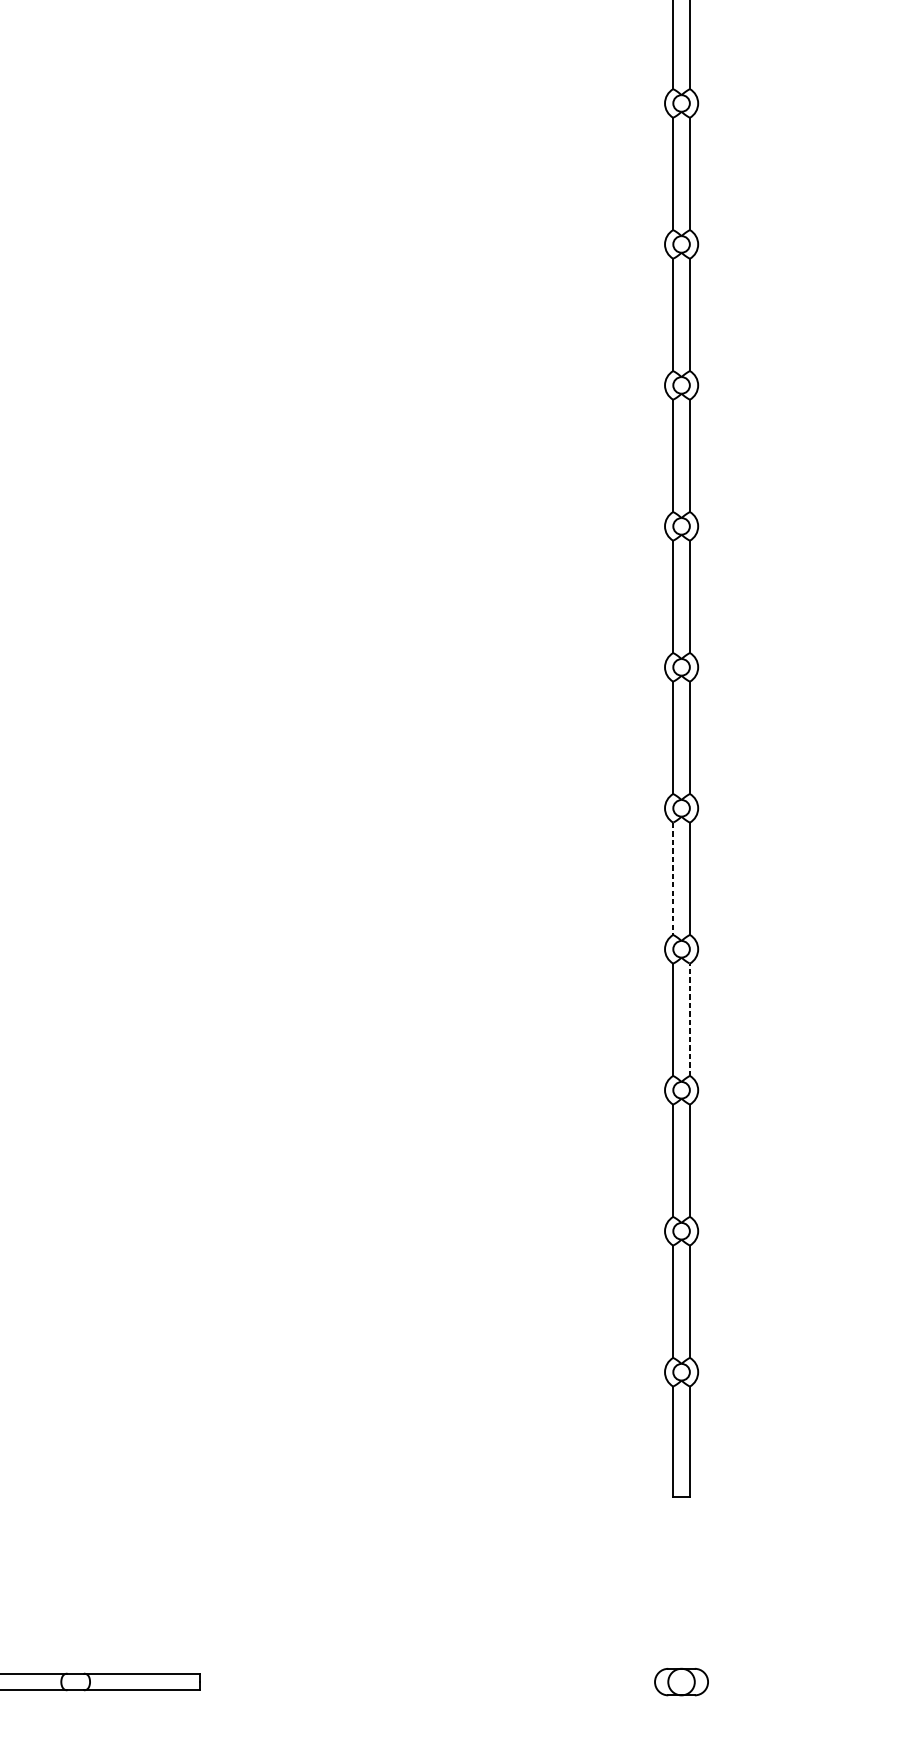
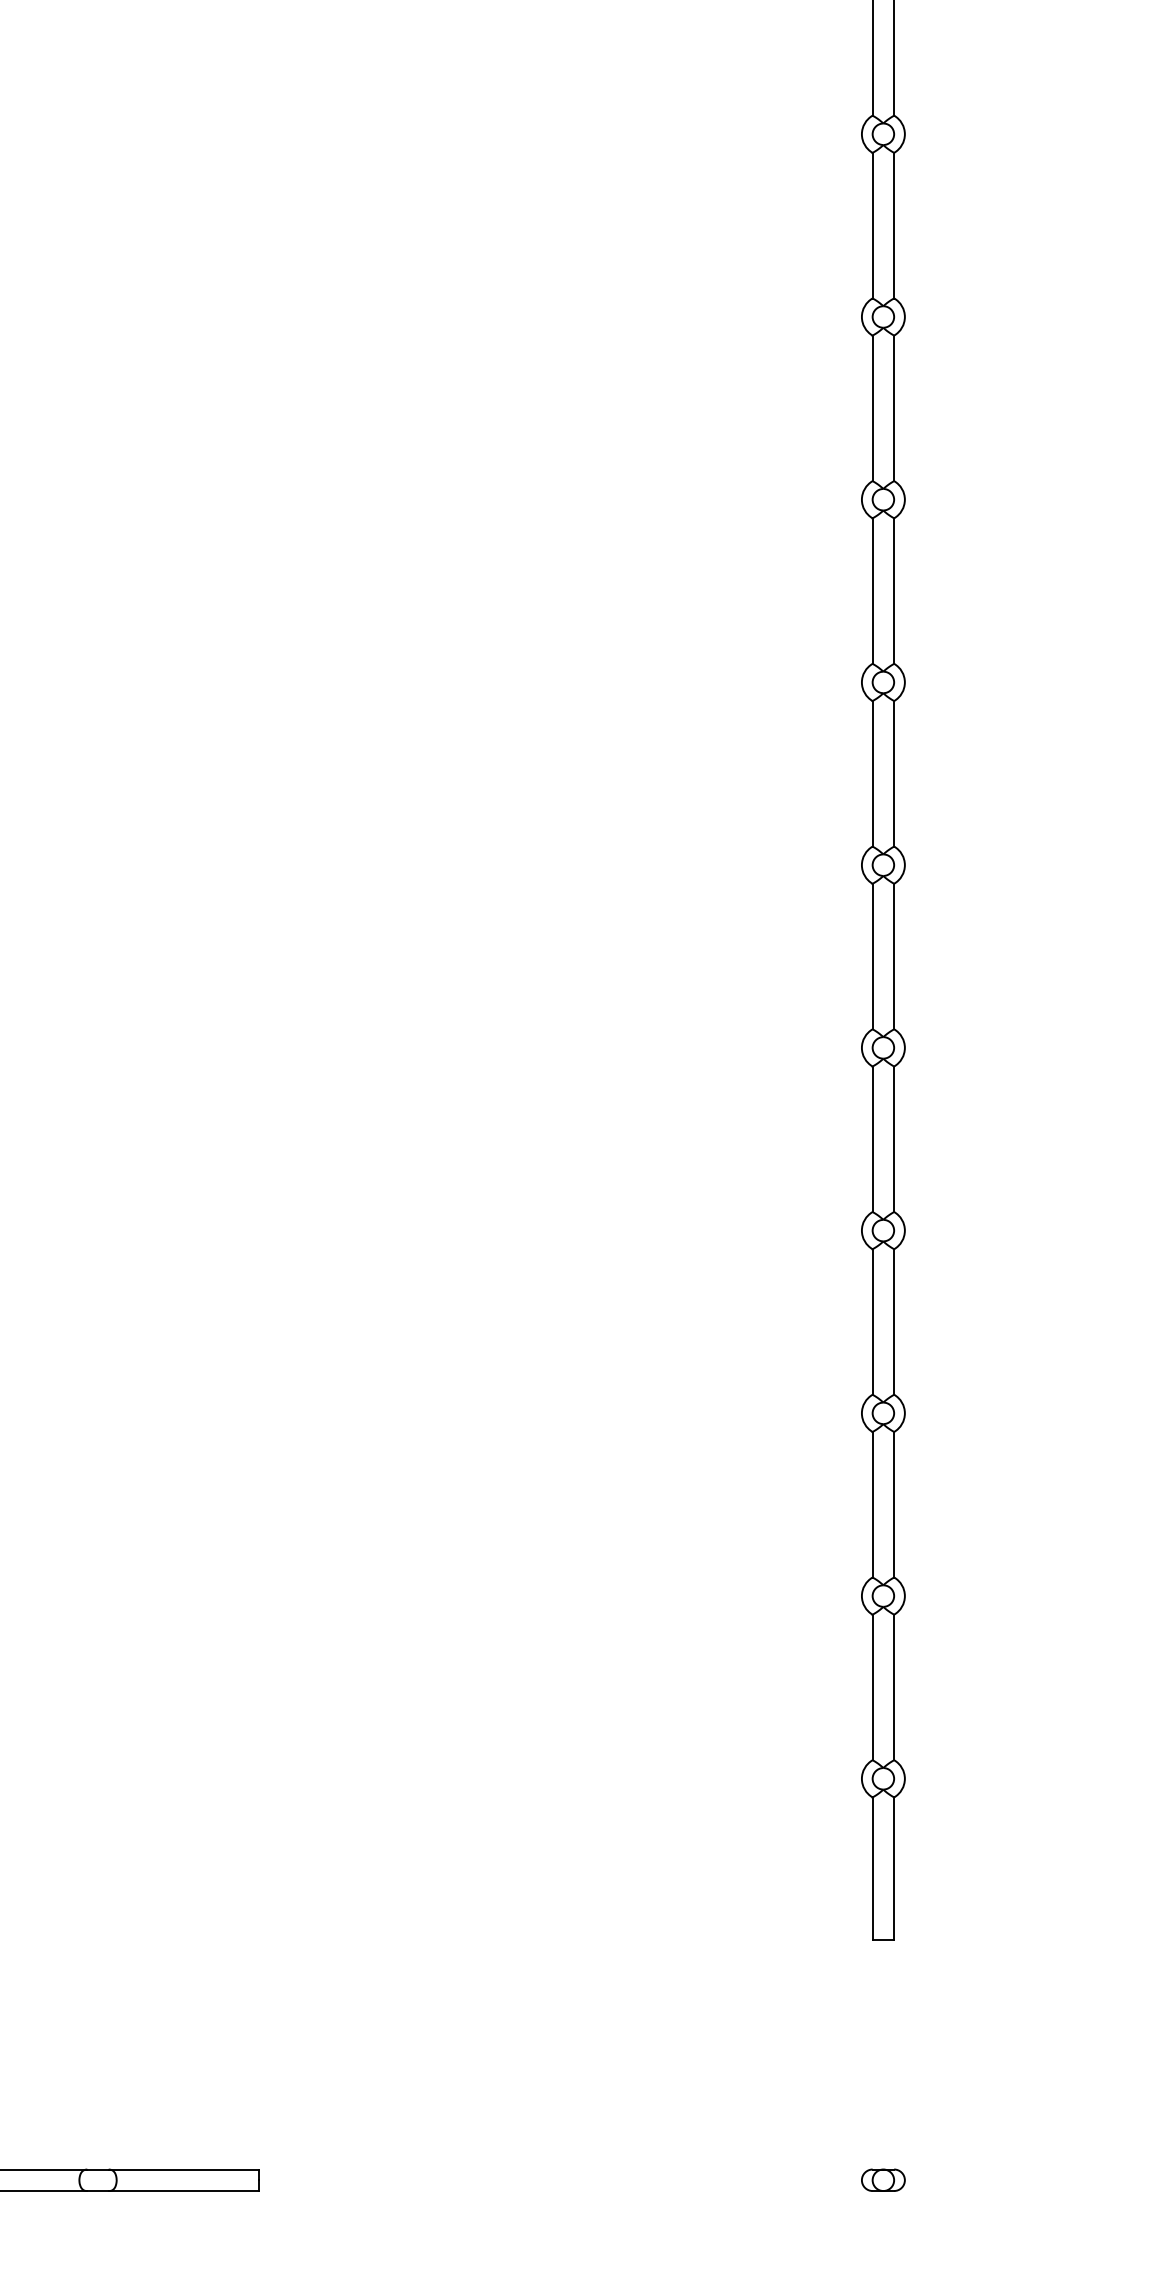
line: (673, 879) -> (872, 1139), dashed -> solid
line: (690, 1020) -> (894, 1322), dashed -> solid
part: (681, 1681) -> (883, 2179), size x0.62

